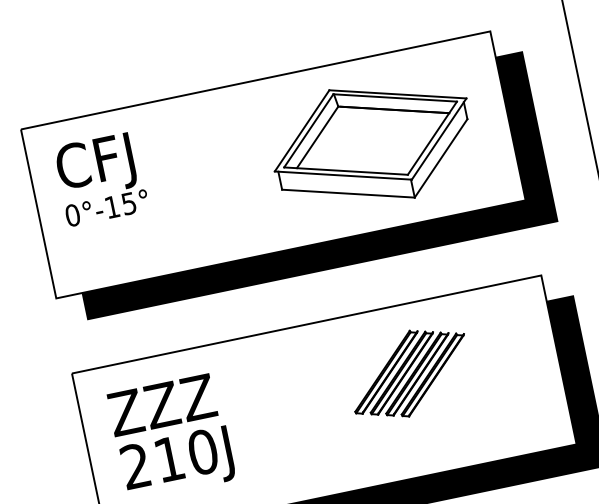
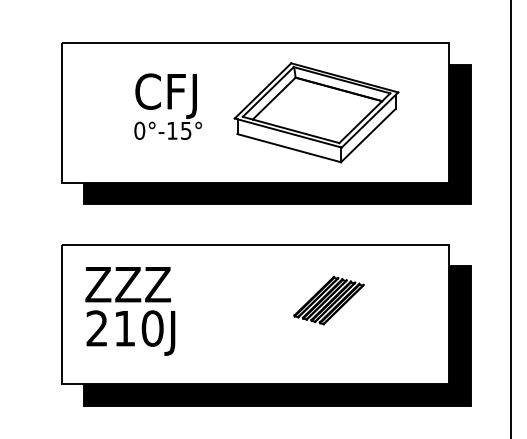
part: (372, 143) -> (316, 112), moved
text: (100, 178) -> (167, 106), moved
part: (409, 373) -> (328, 300), size x0.7

